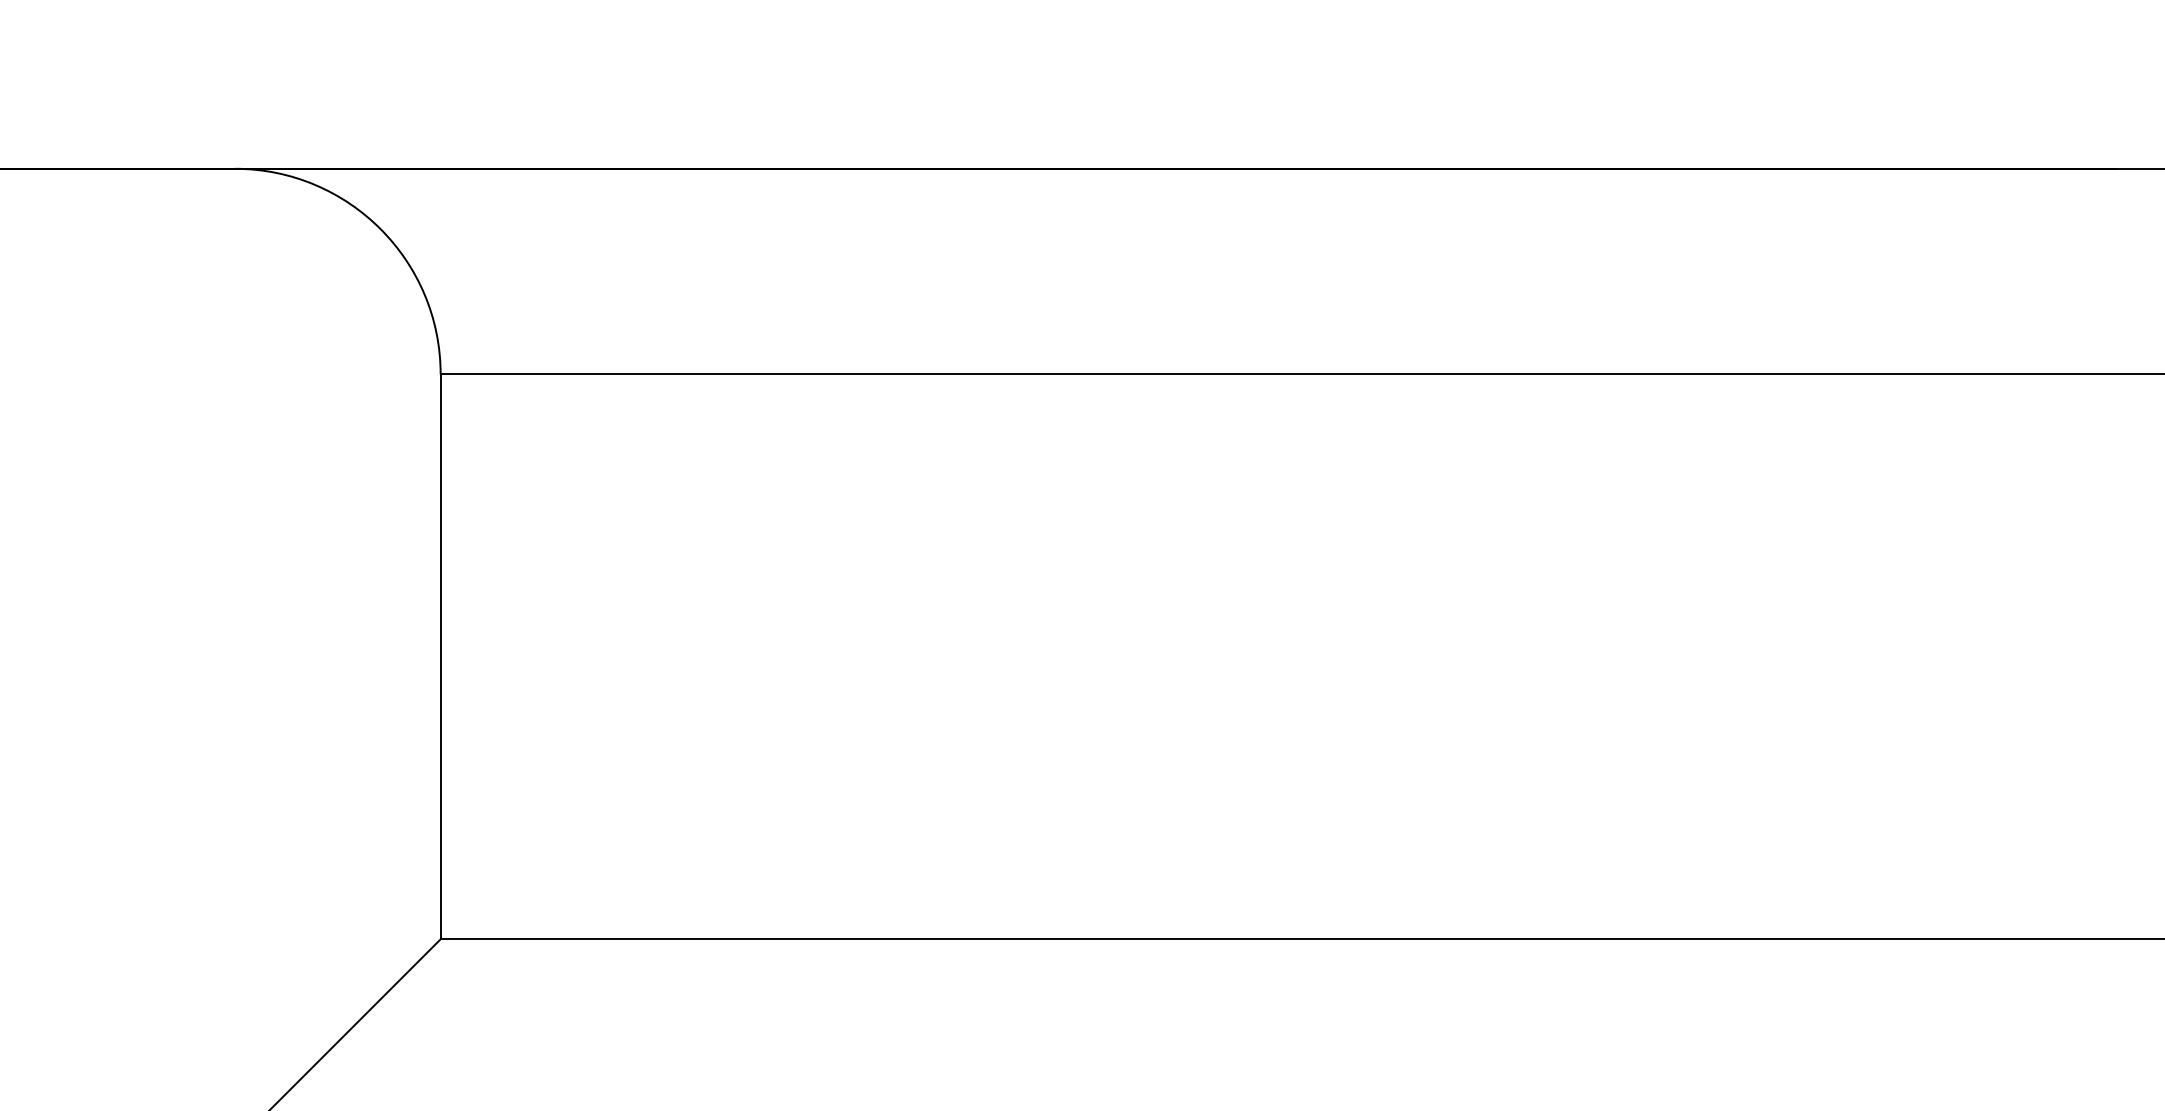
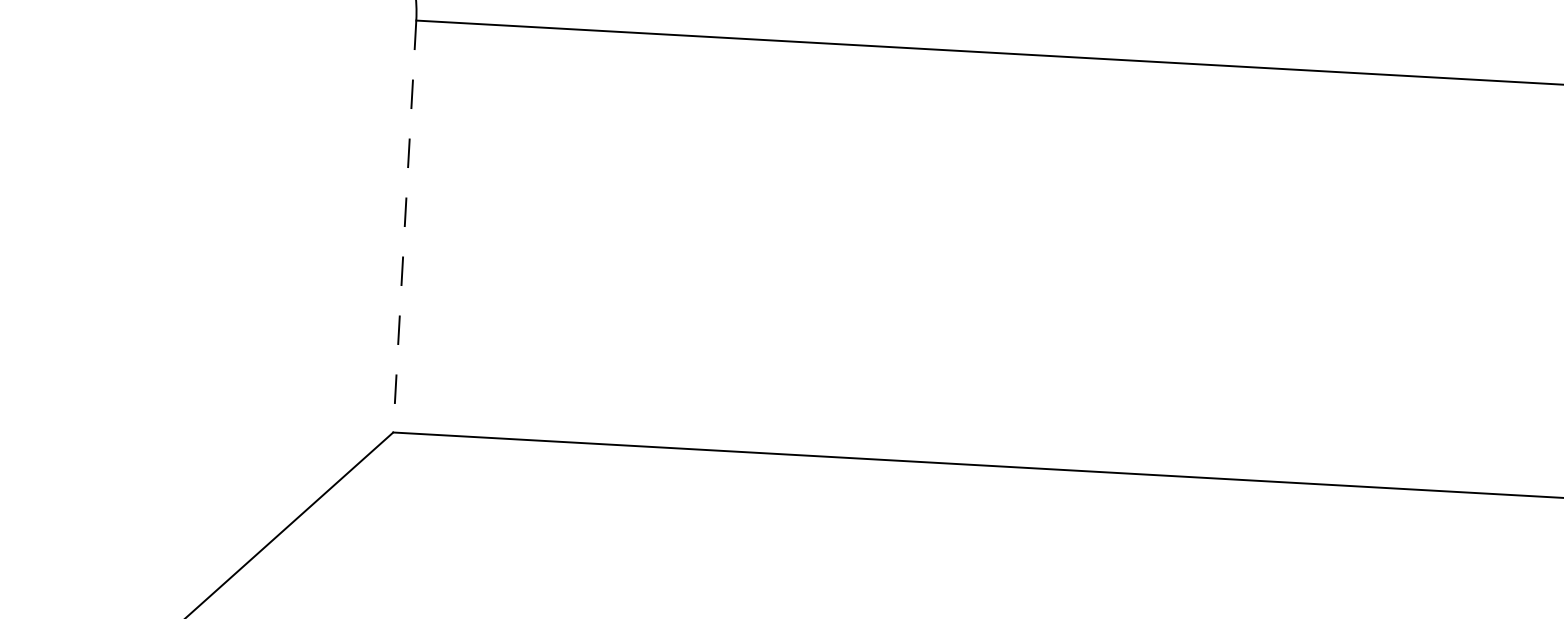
line: (440, 656) -> (404, 226), solid -> dashed

